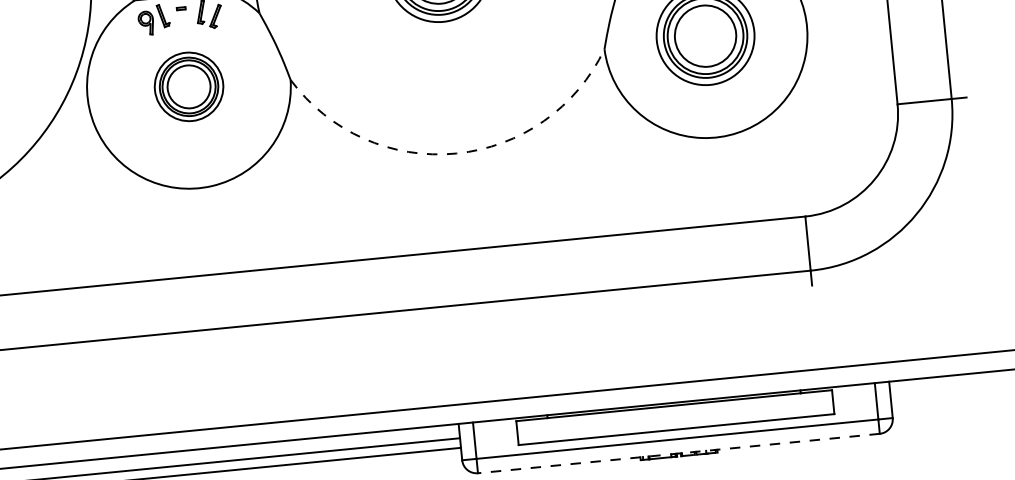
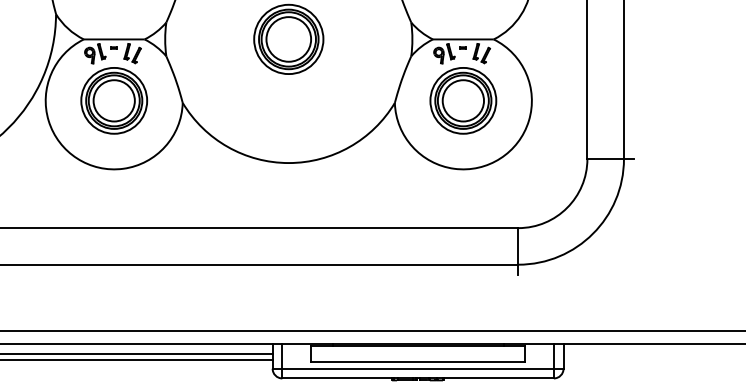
part: (189, 86) -> (114, 100), size x1.43
arc: (455, 154) -> (288, 163), dashed -> solid
line: (679, 453) -> (418, 378), dashed -> solid

